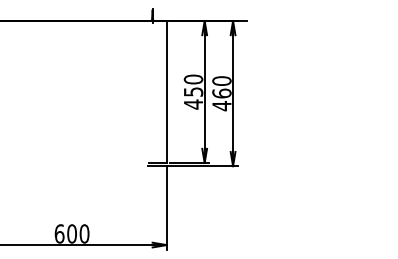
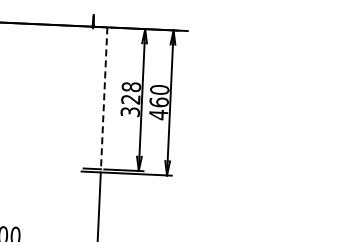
text: (193, 91) -> (130, 99), 450 -> 328
line: (166, 92) -> (103, 98), solid -> dashed

